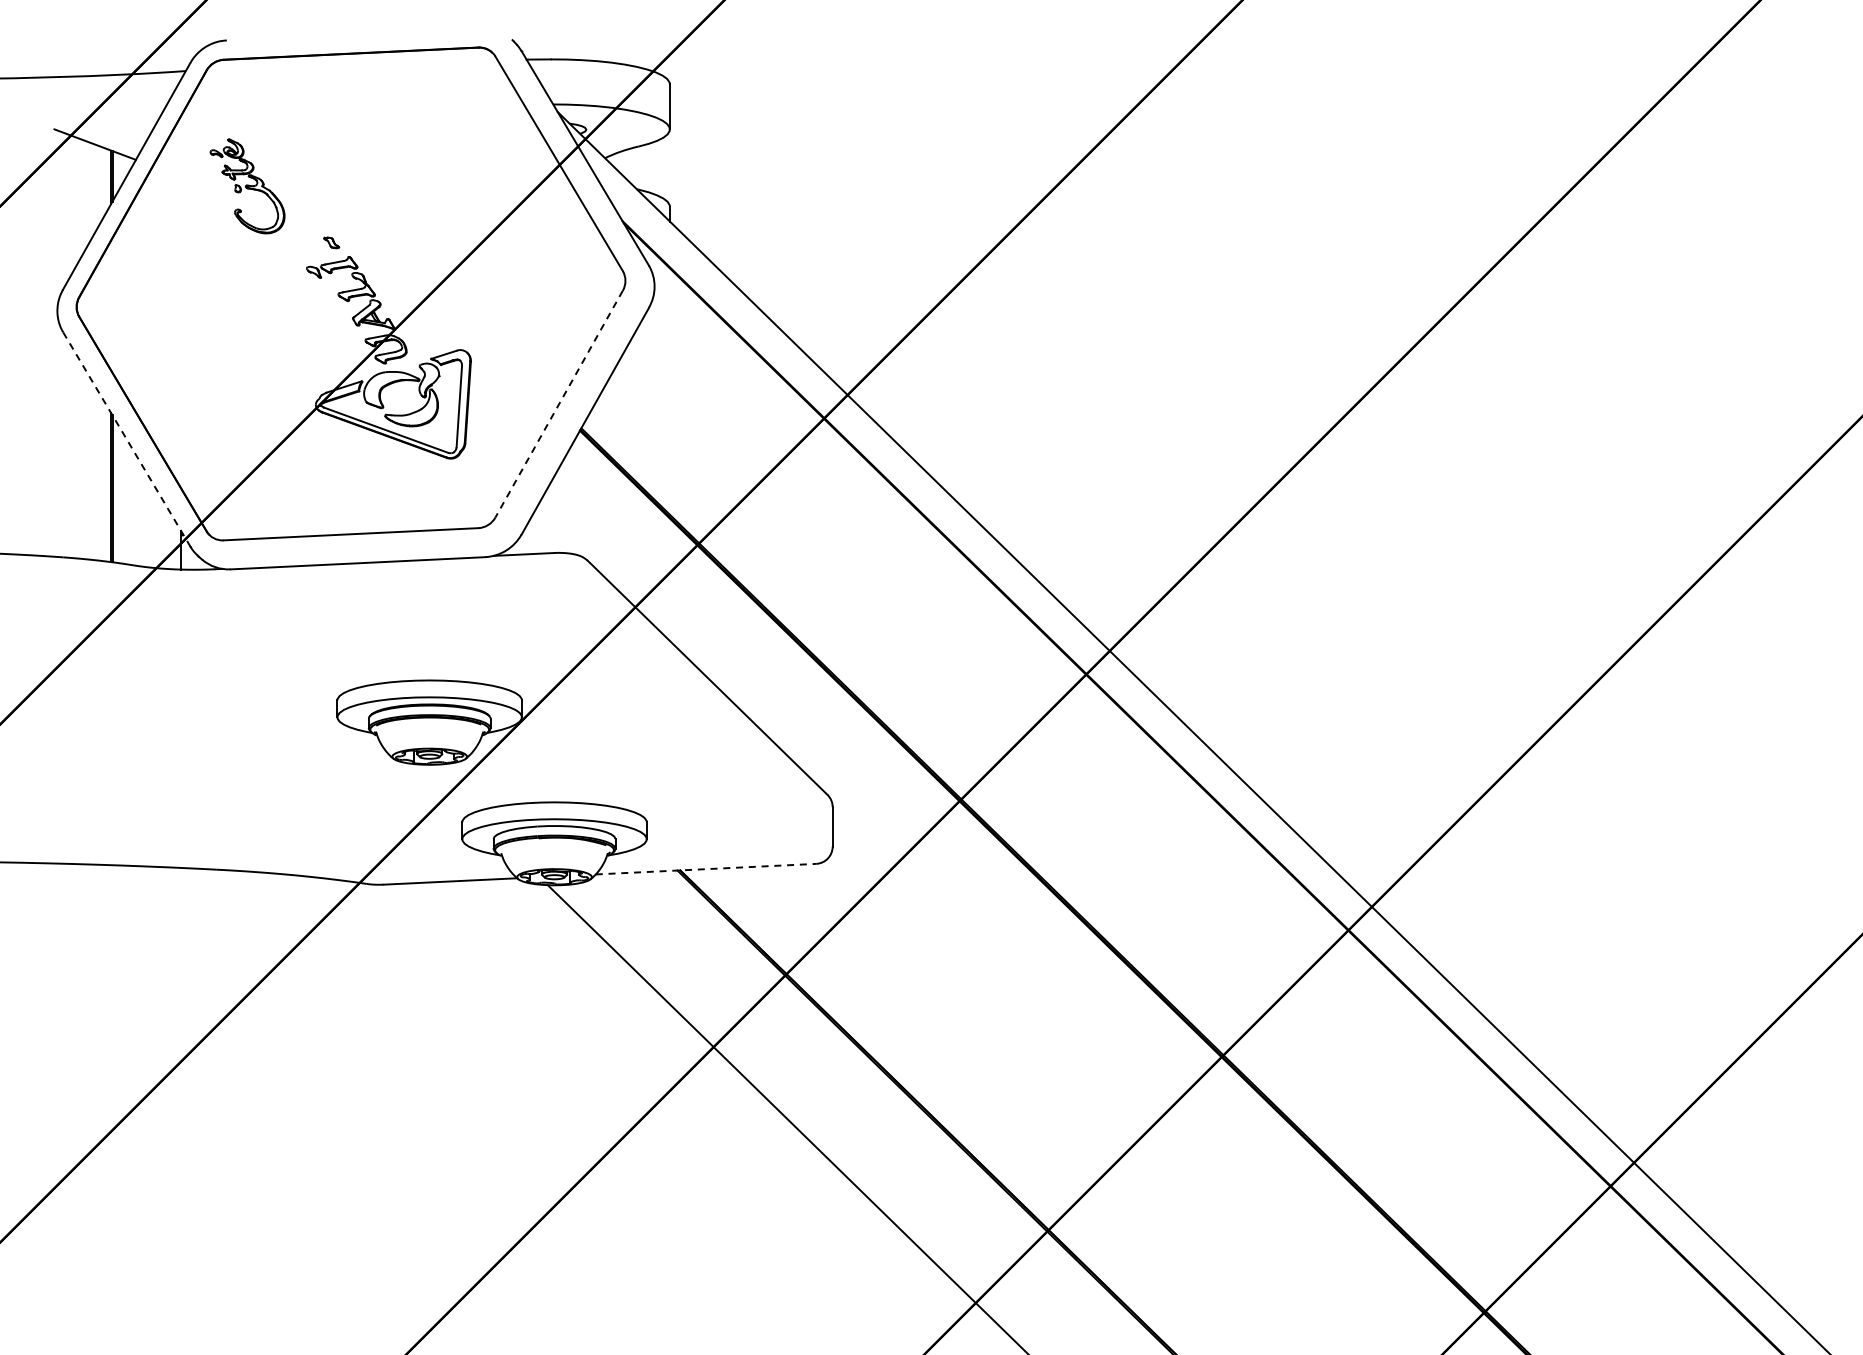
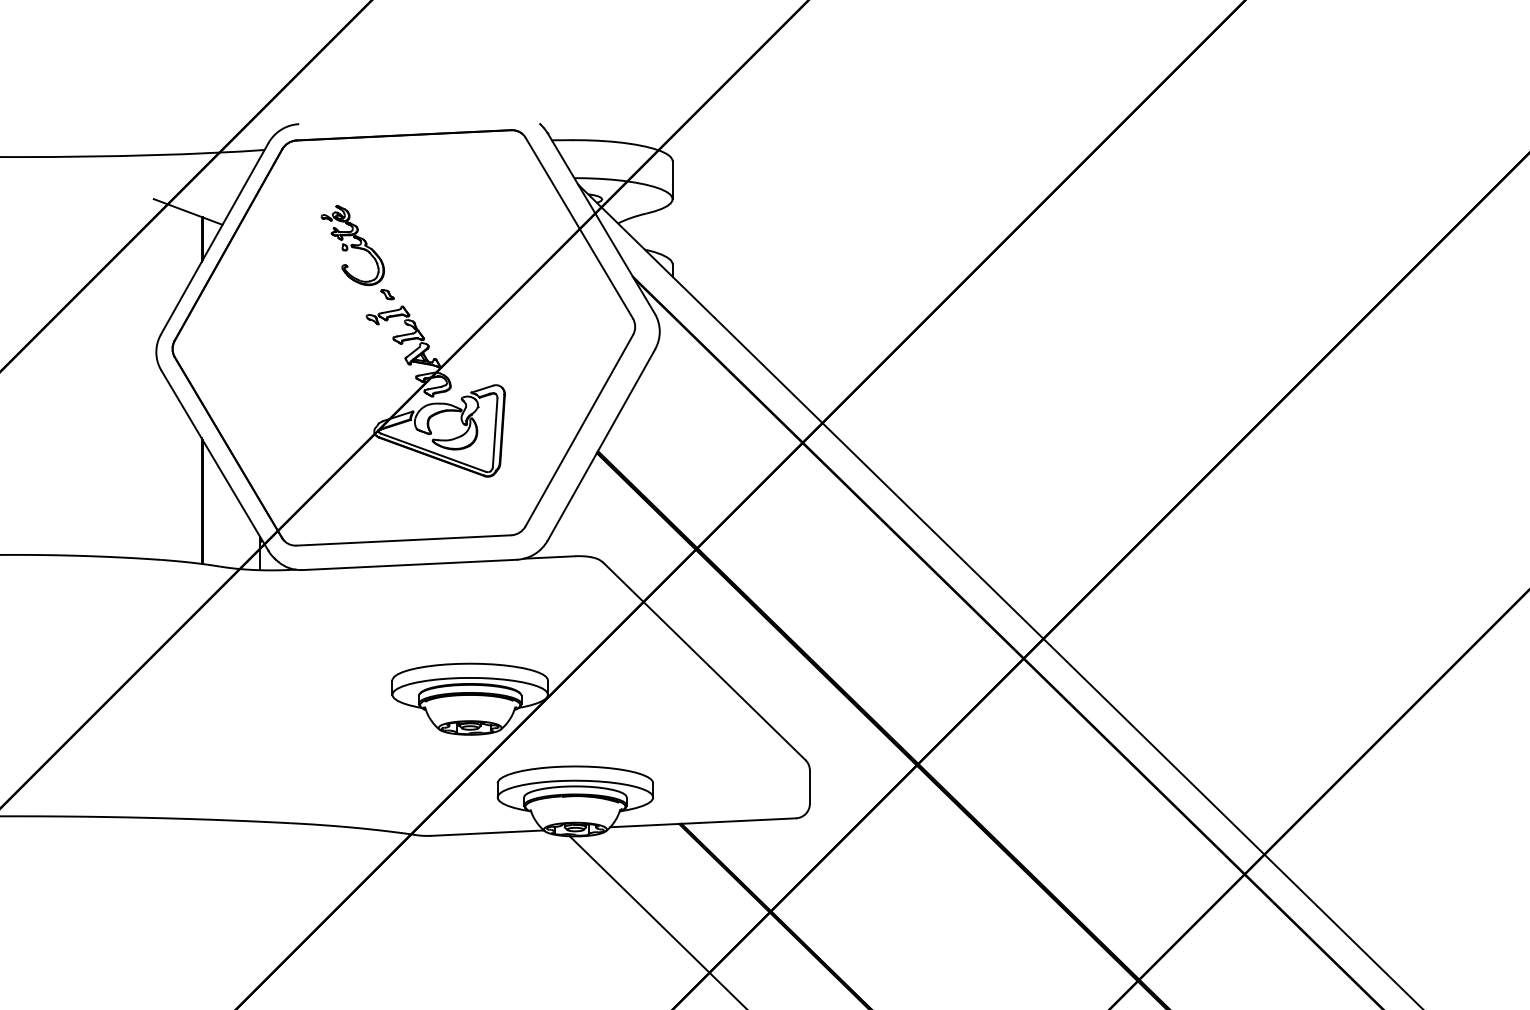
part: (247, 186) -> (352, 245), moved
line: (558, 404) -> (578, 431), dashed -> solid
line: (126, 439) -> (214, 460), dashed -> solid
line: (706, 869) -> (703, 823), dashed -> solid

